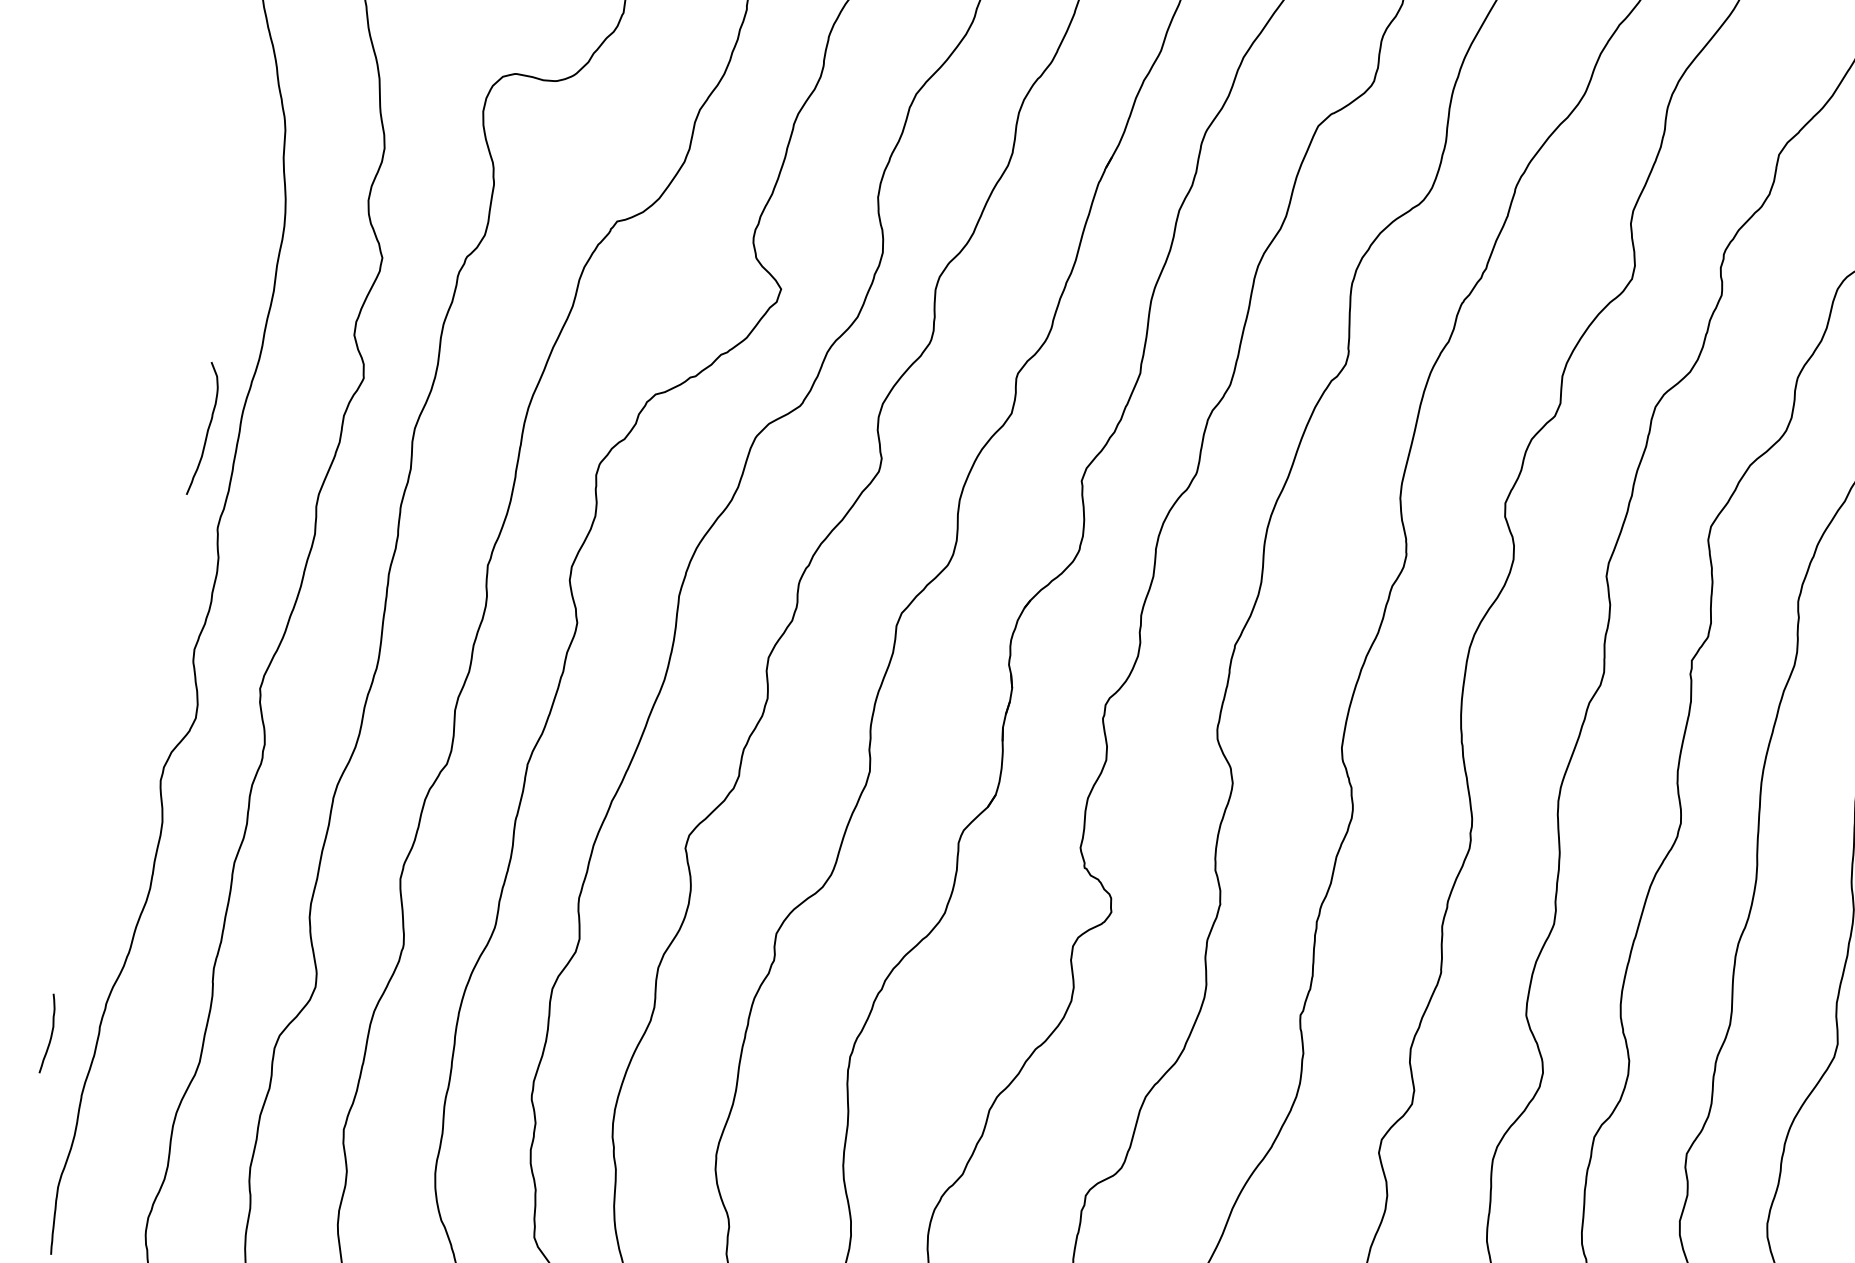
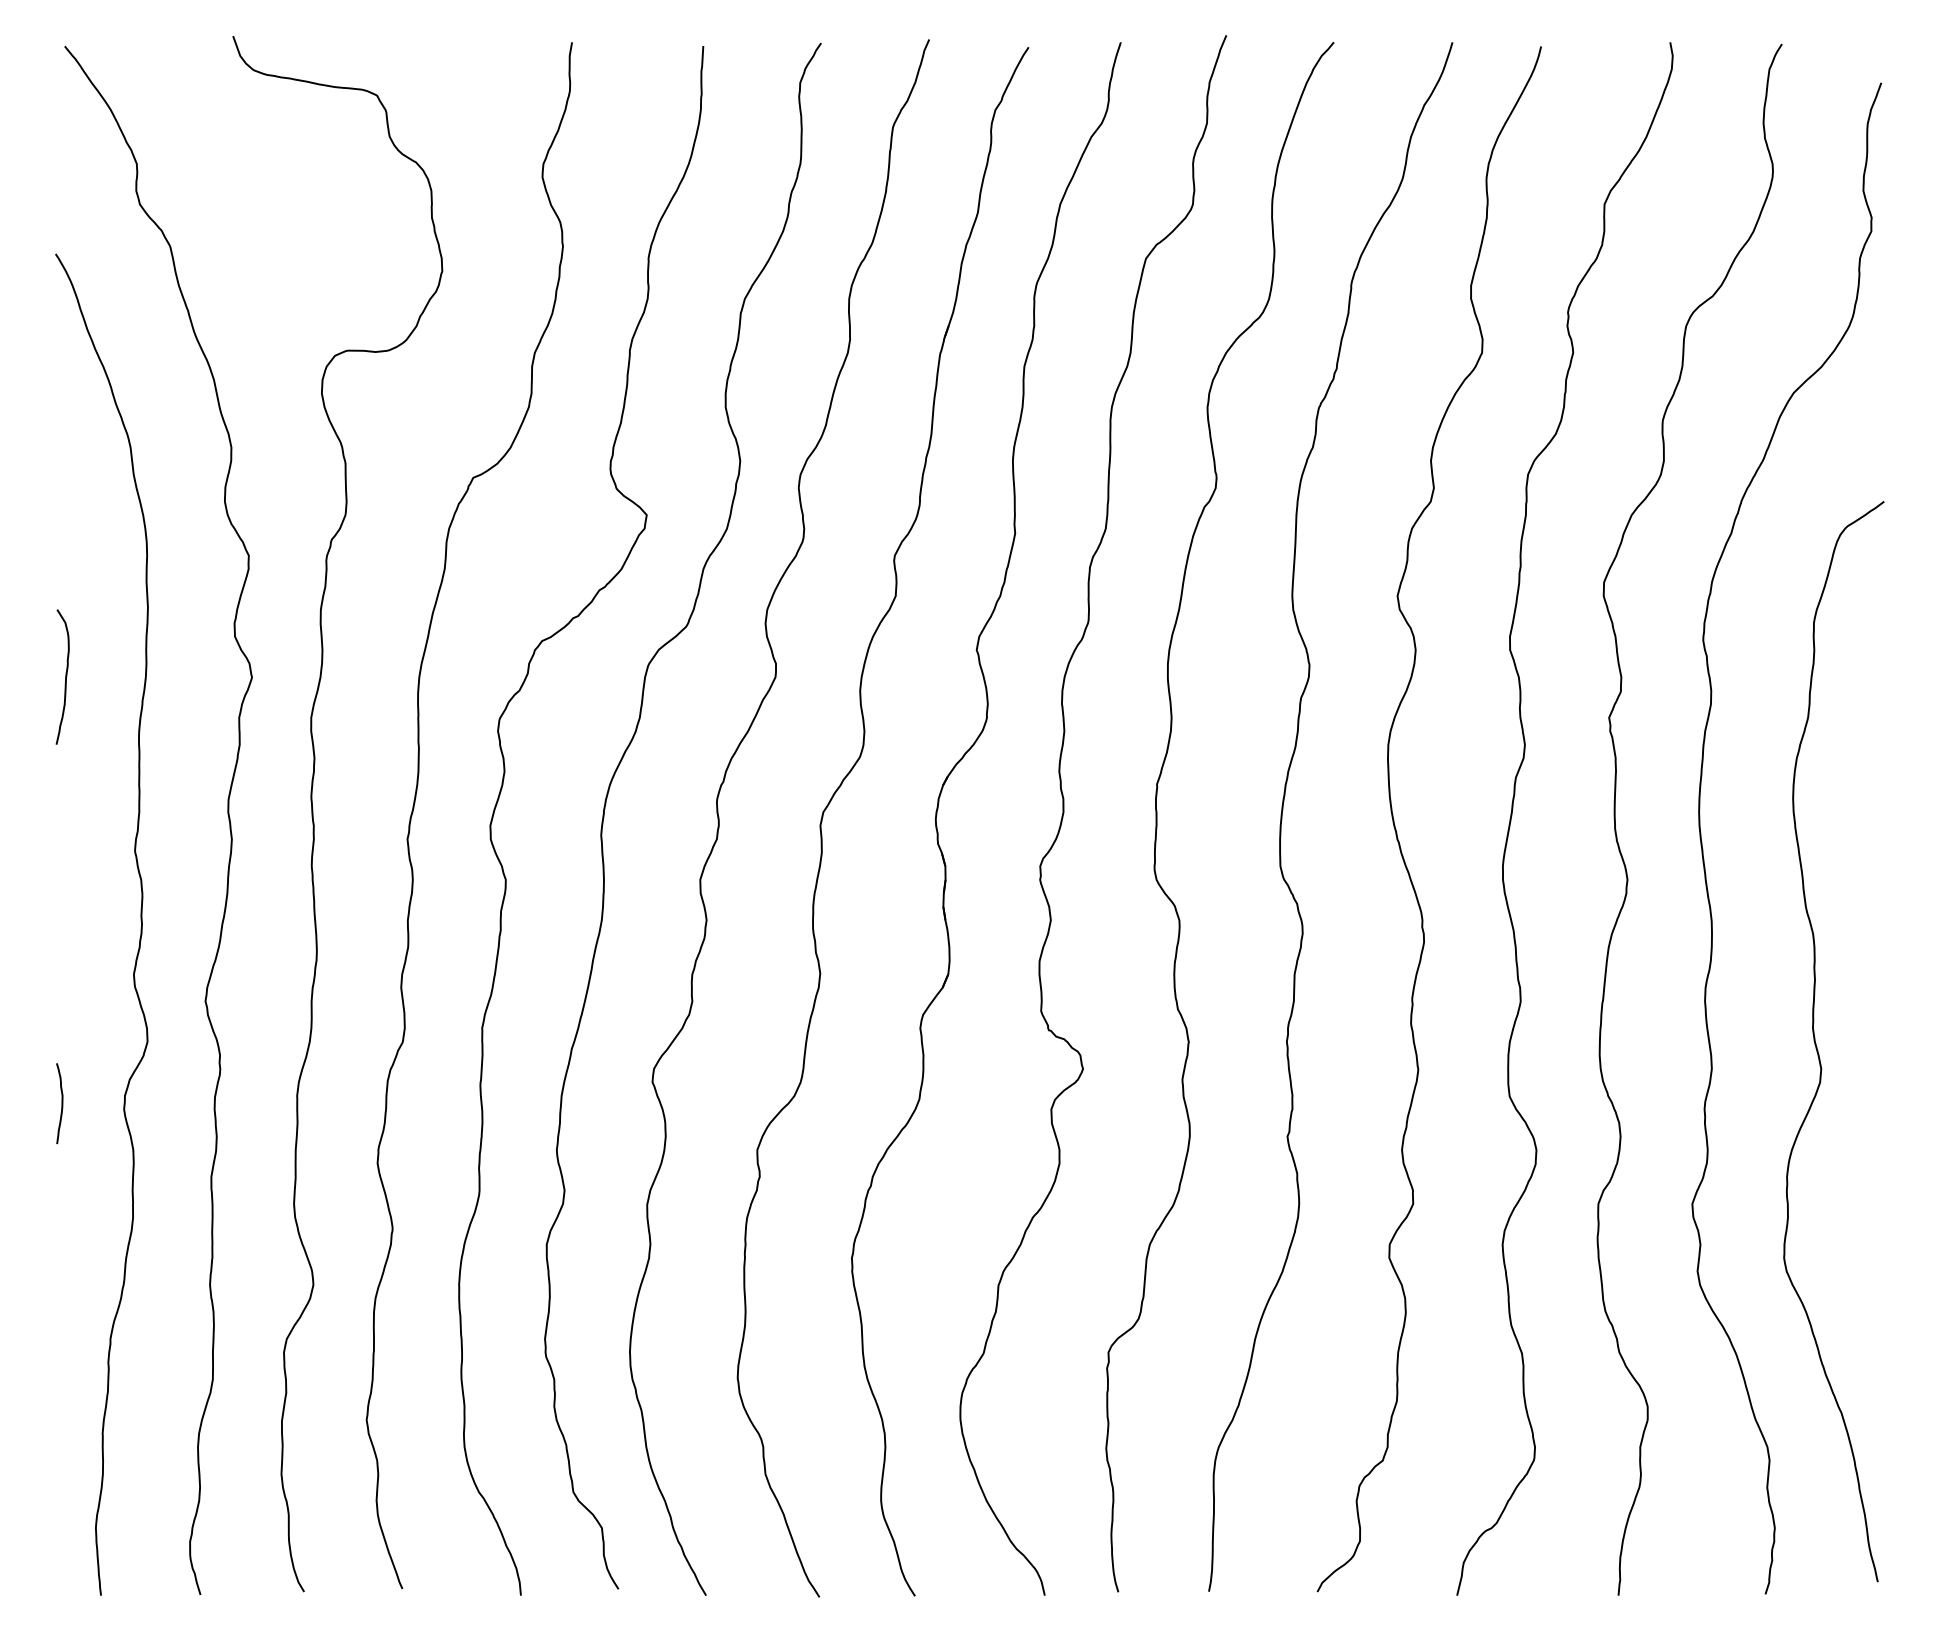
curve: (207, 429) -> (65, 676), moved
curve: (50, 1034) -> (61, 1103), moved

